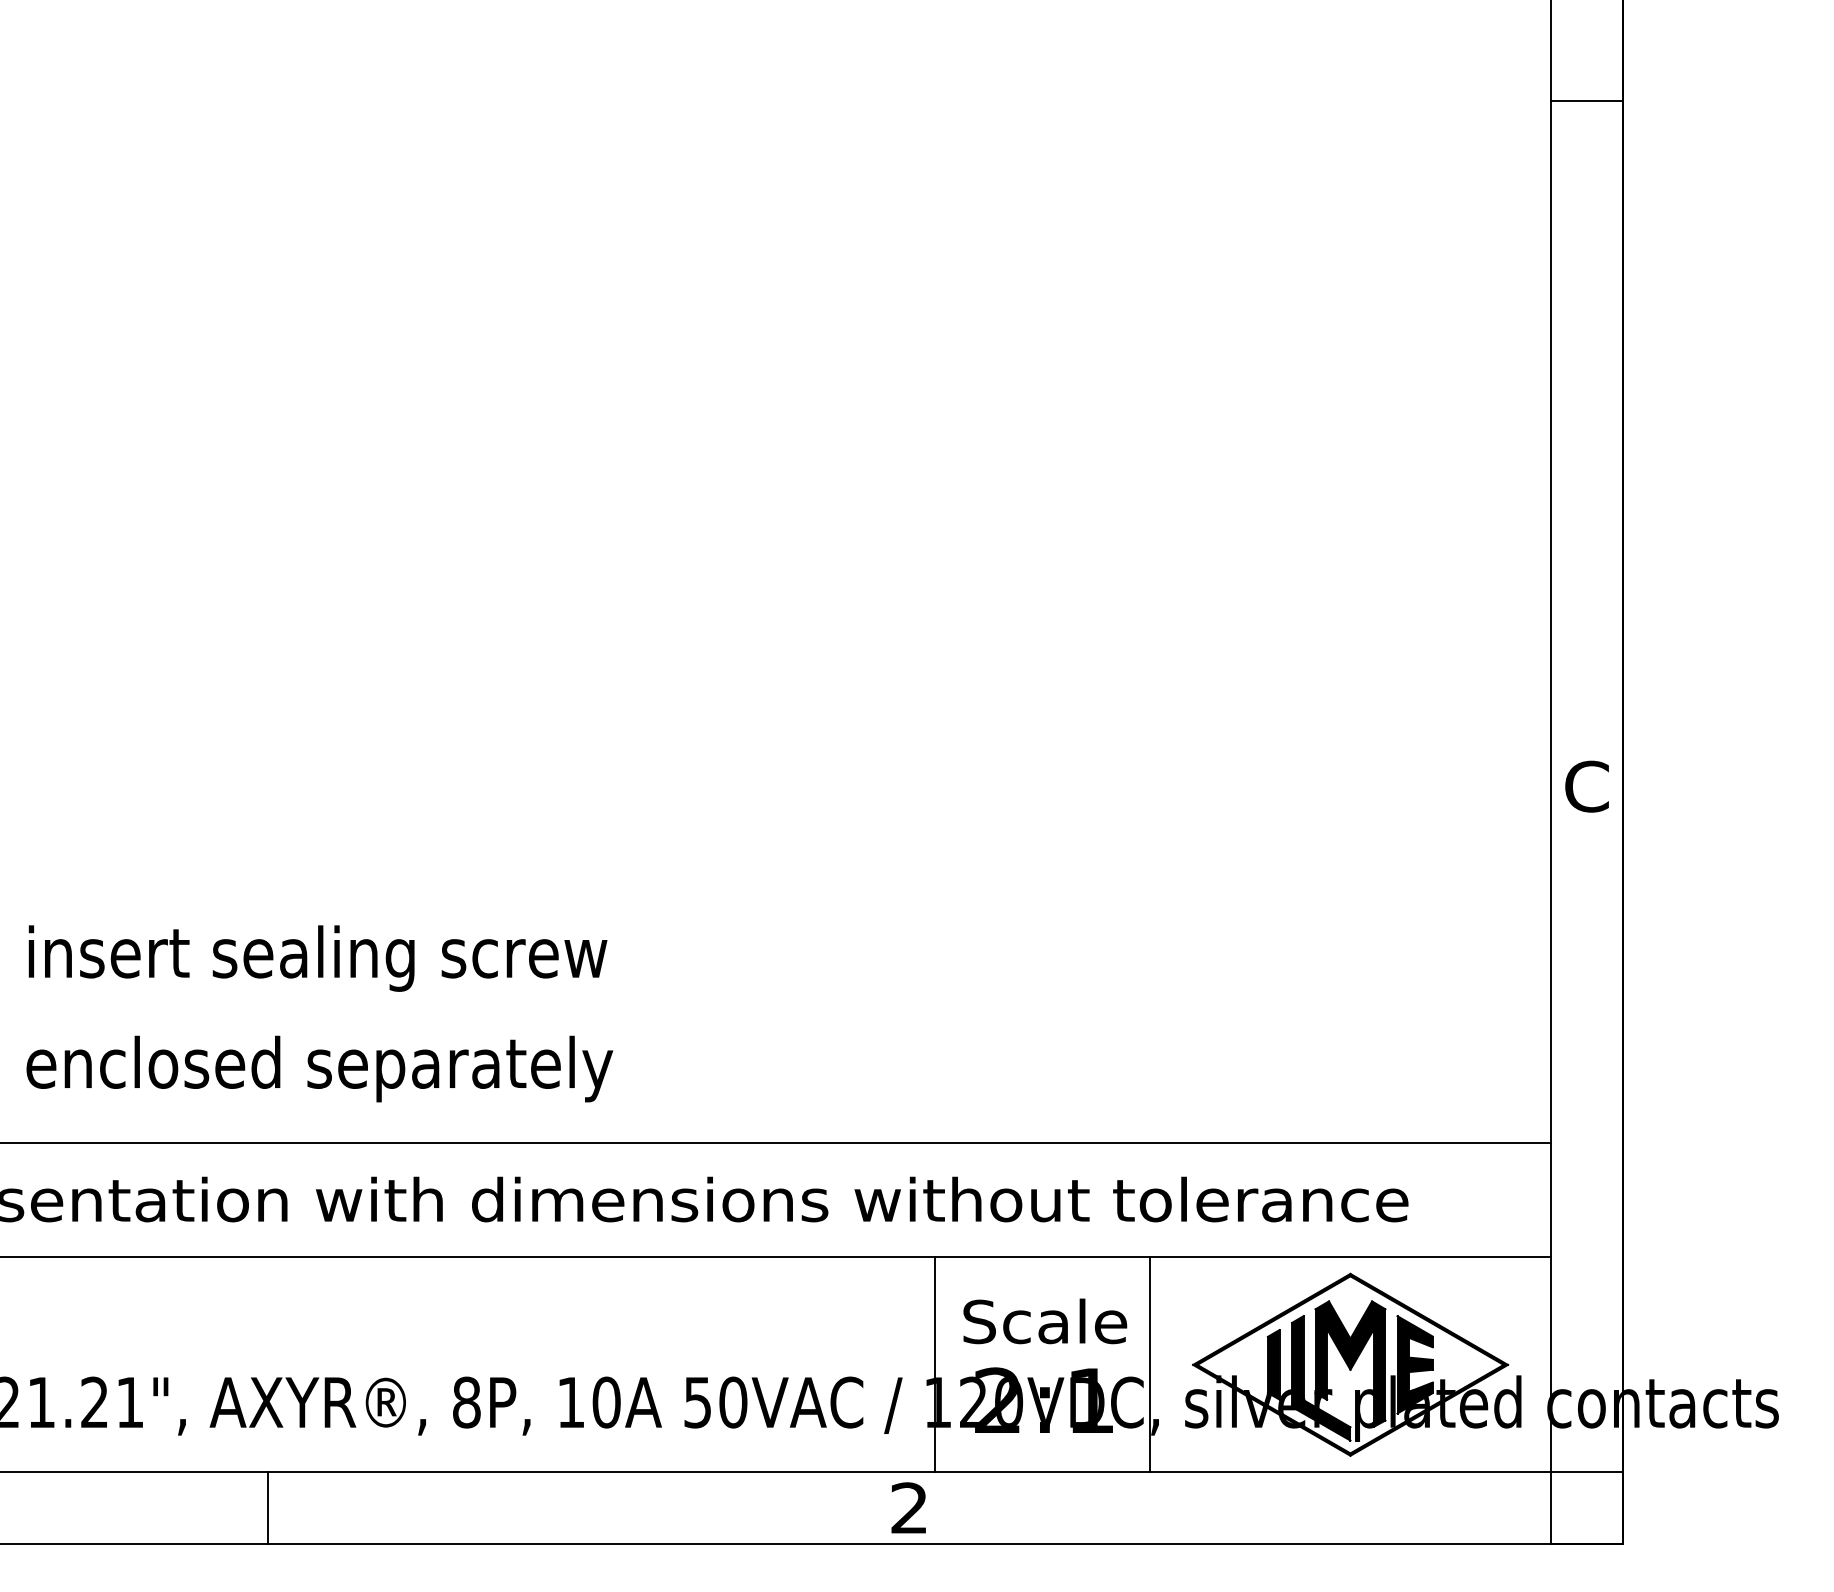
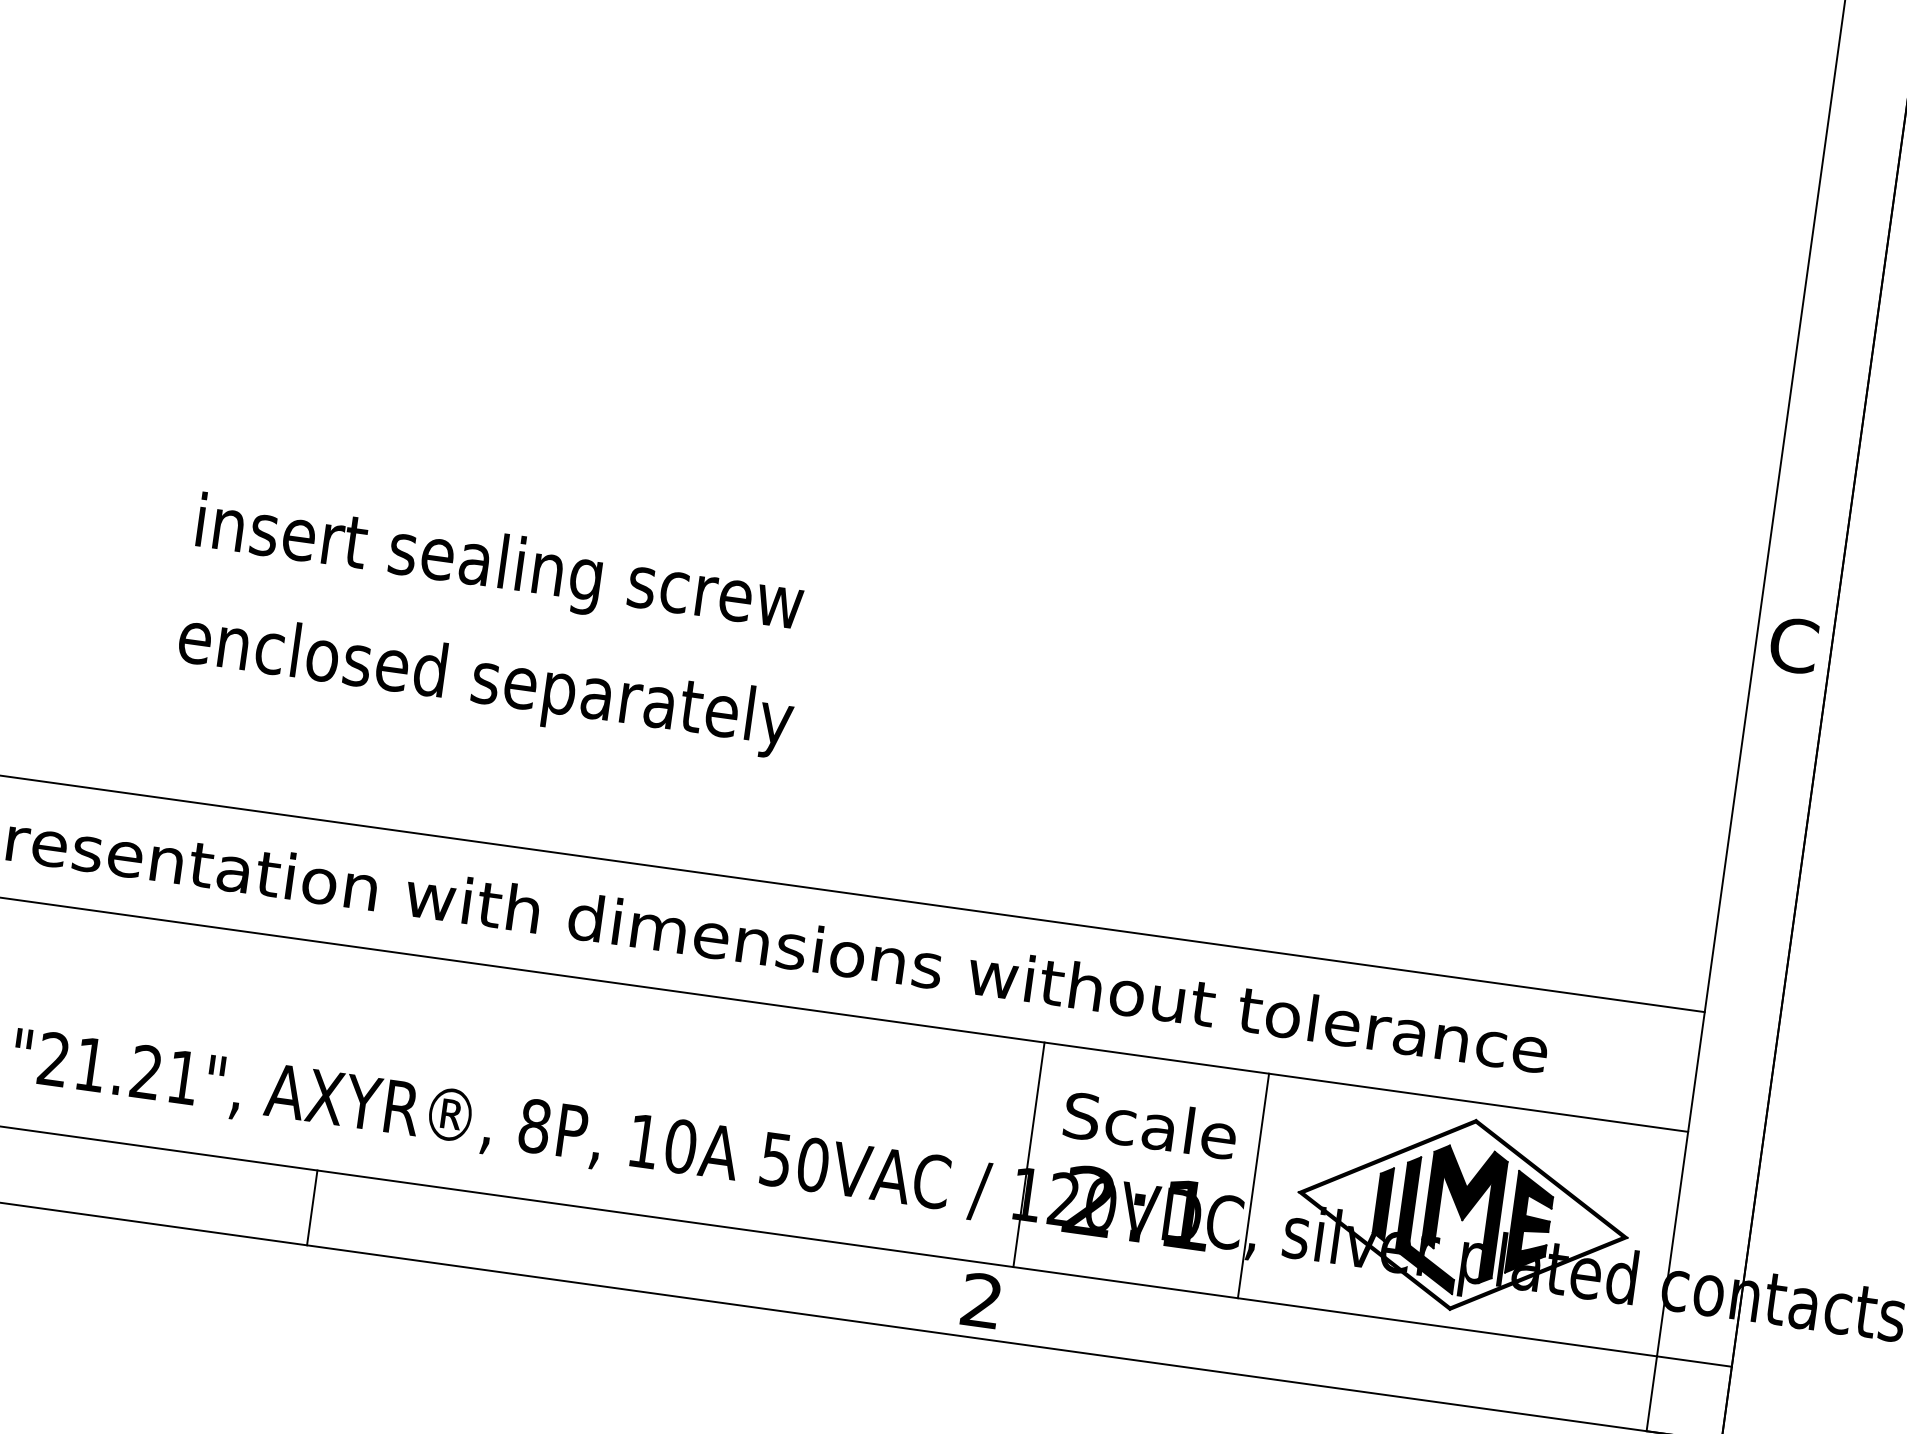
text: (319, 1013) -> (493, 625), moved

